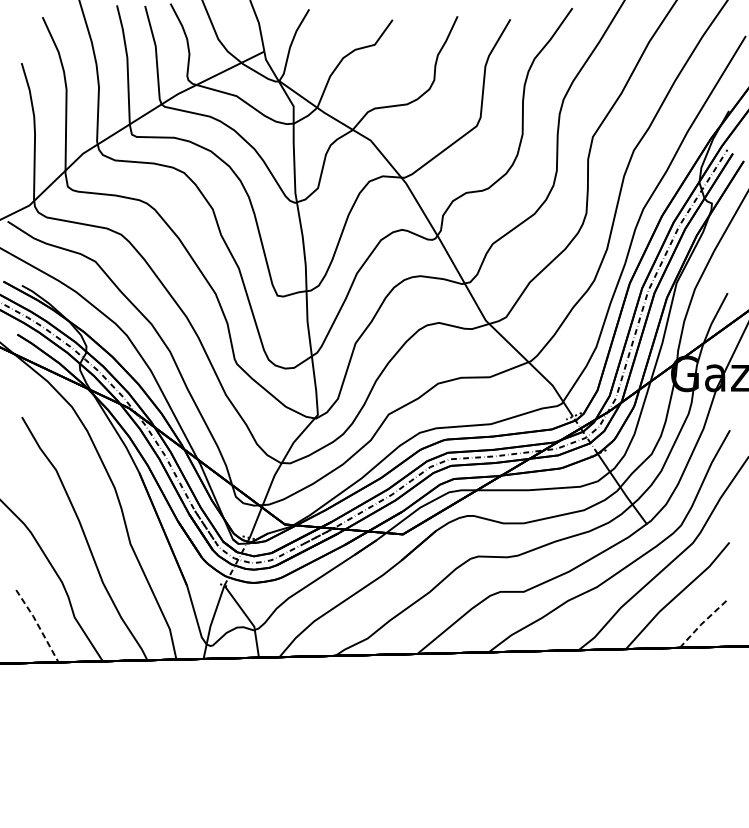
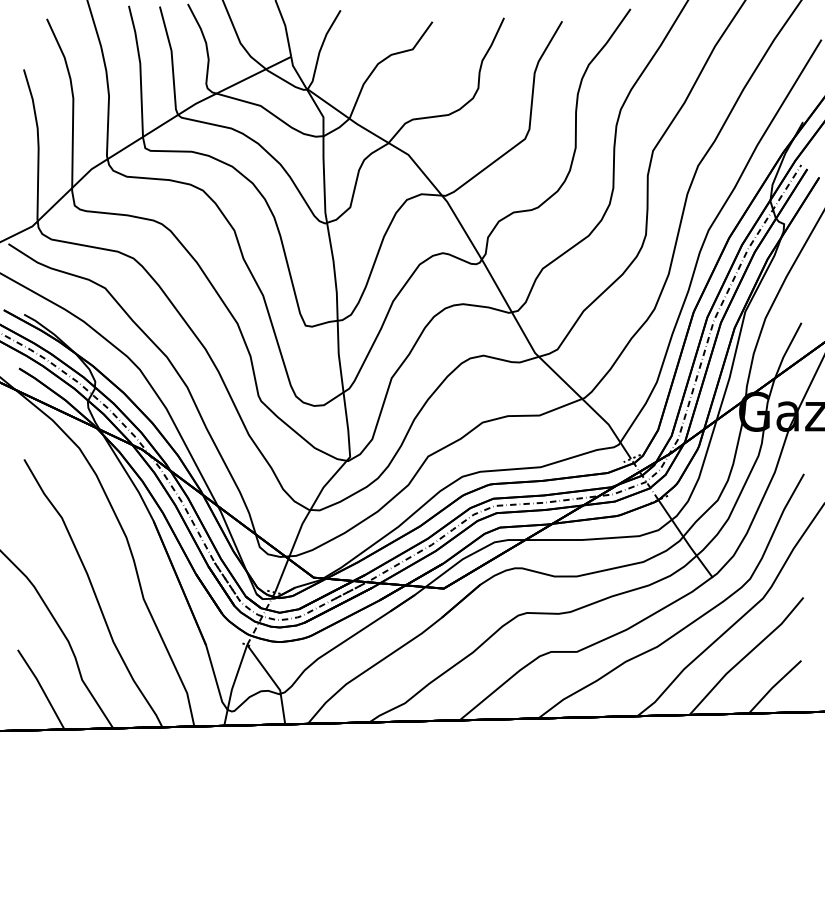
line: (703, 623) -> (774, 686), dashed -> solid
line: (37, 625) -> (41, 688), dashed -> solid

